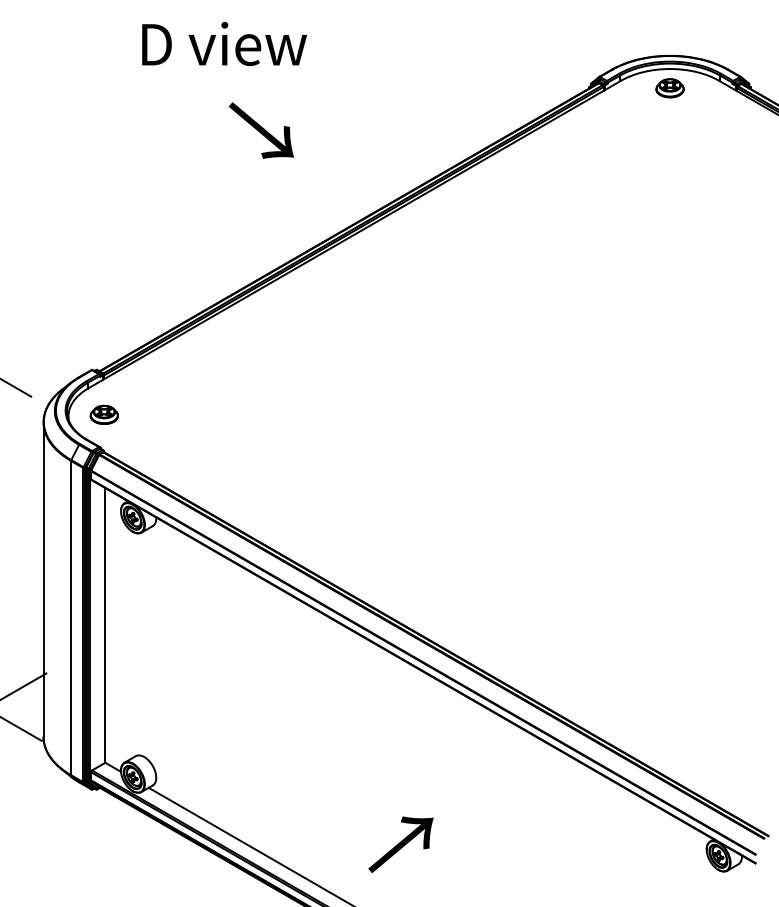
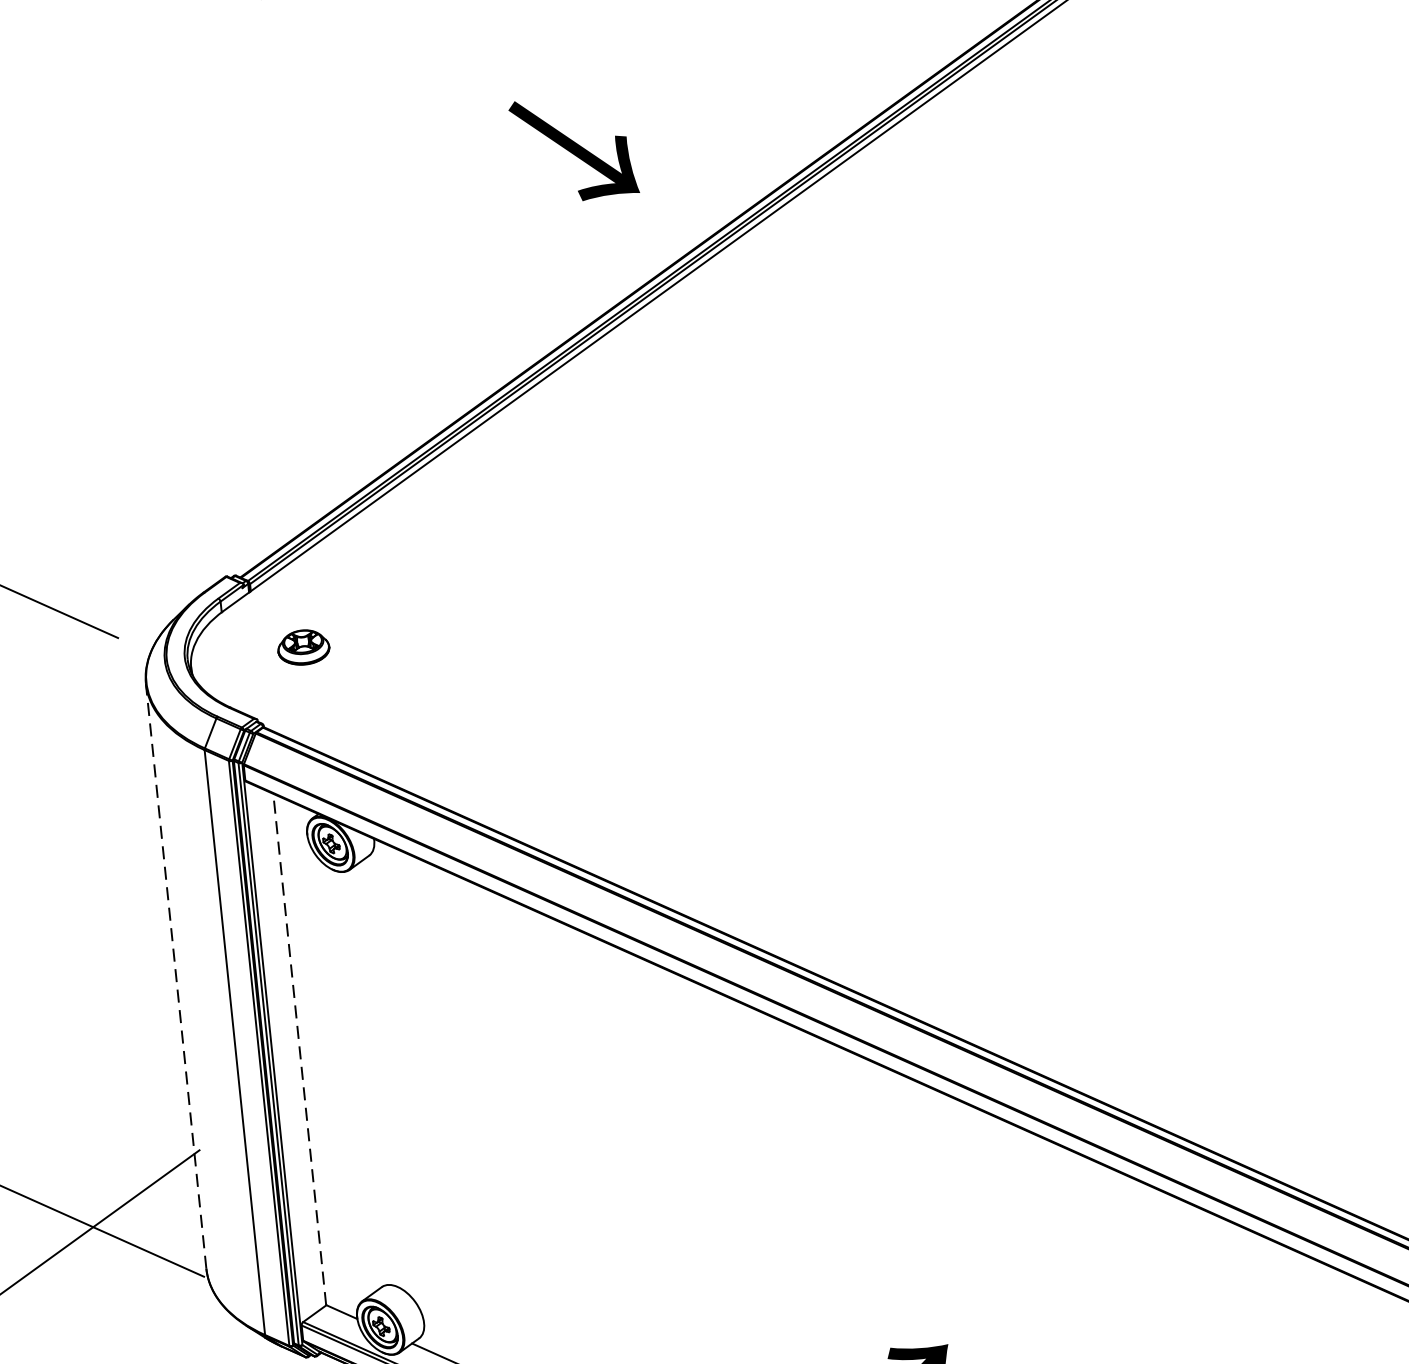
text: (261, 130) -> (574, 148), moved
part: (103, 414) -> (301, 646), moved
line: (43, 579) -> (176, 975), solid -> dashed
line: (105, 624) -> (300, 1047), solid -> dashed

